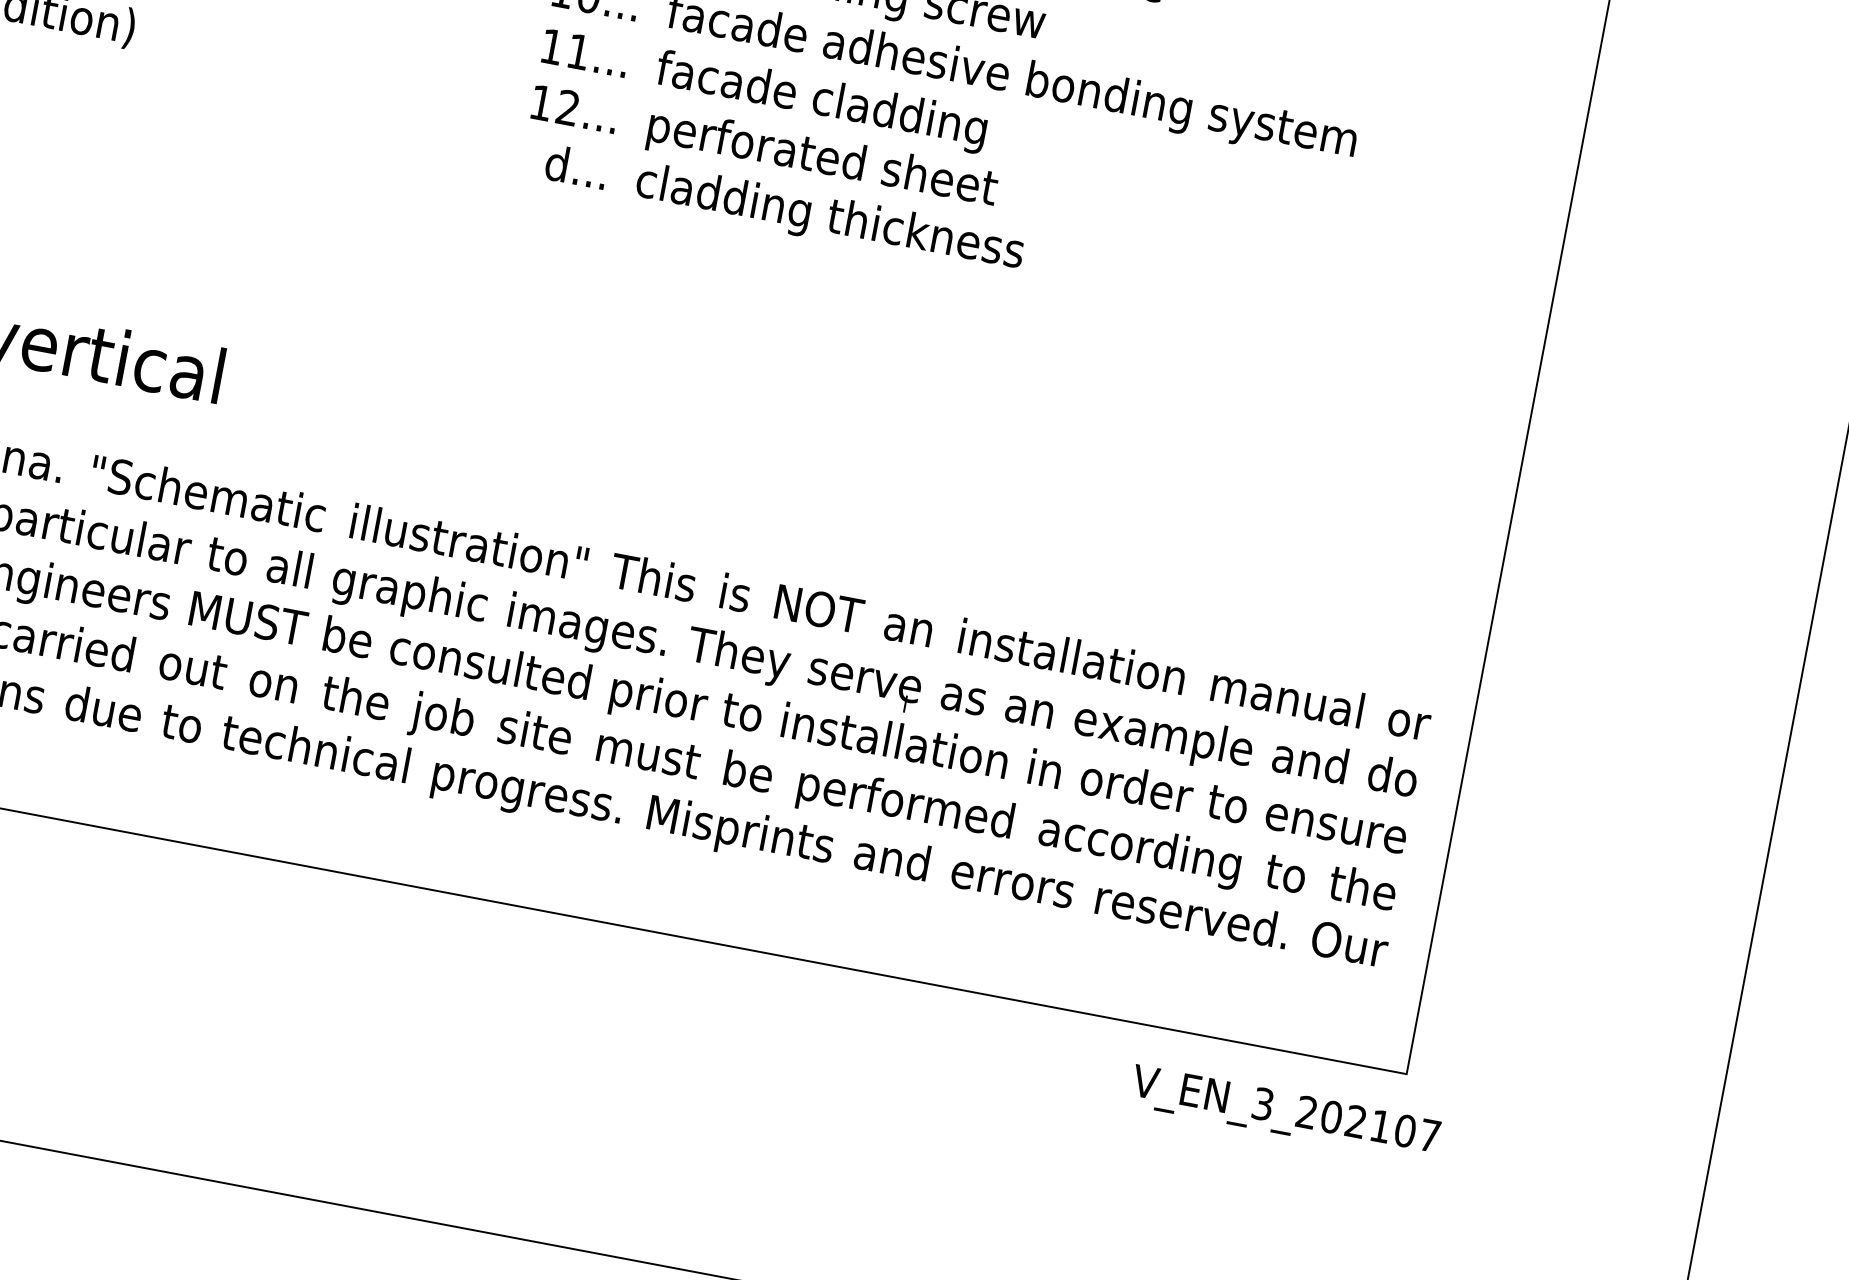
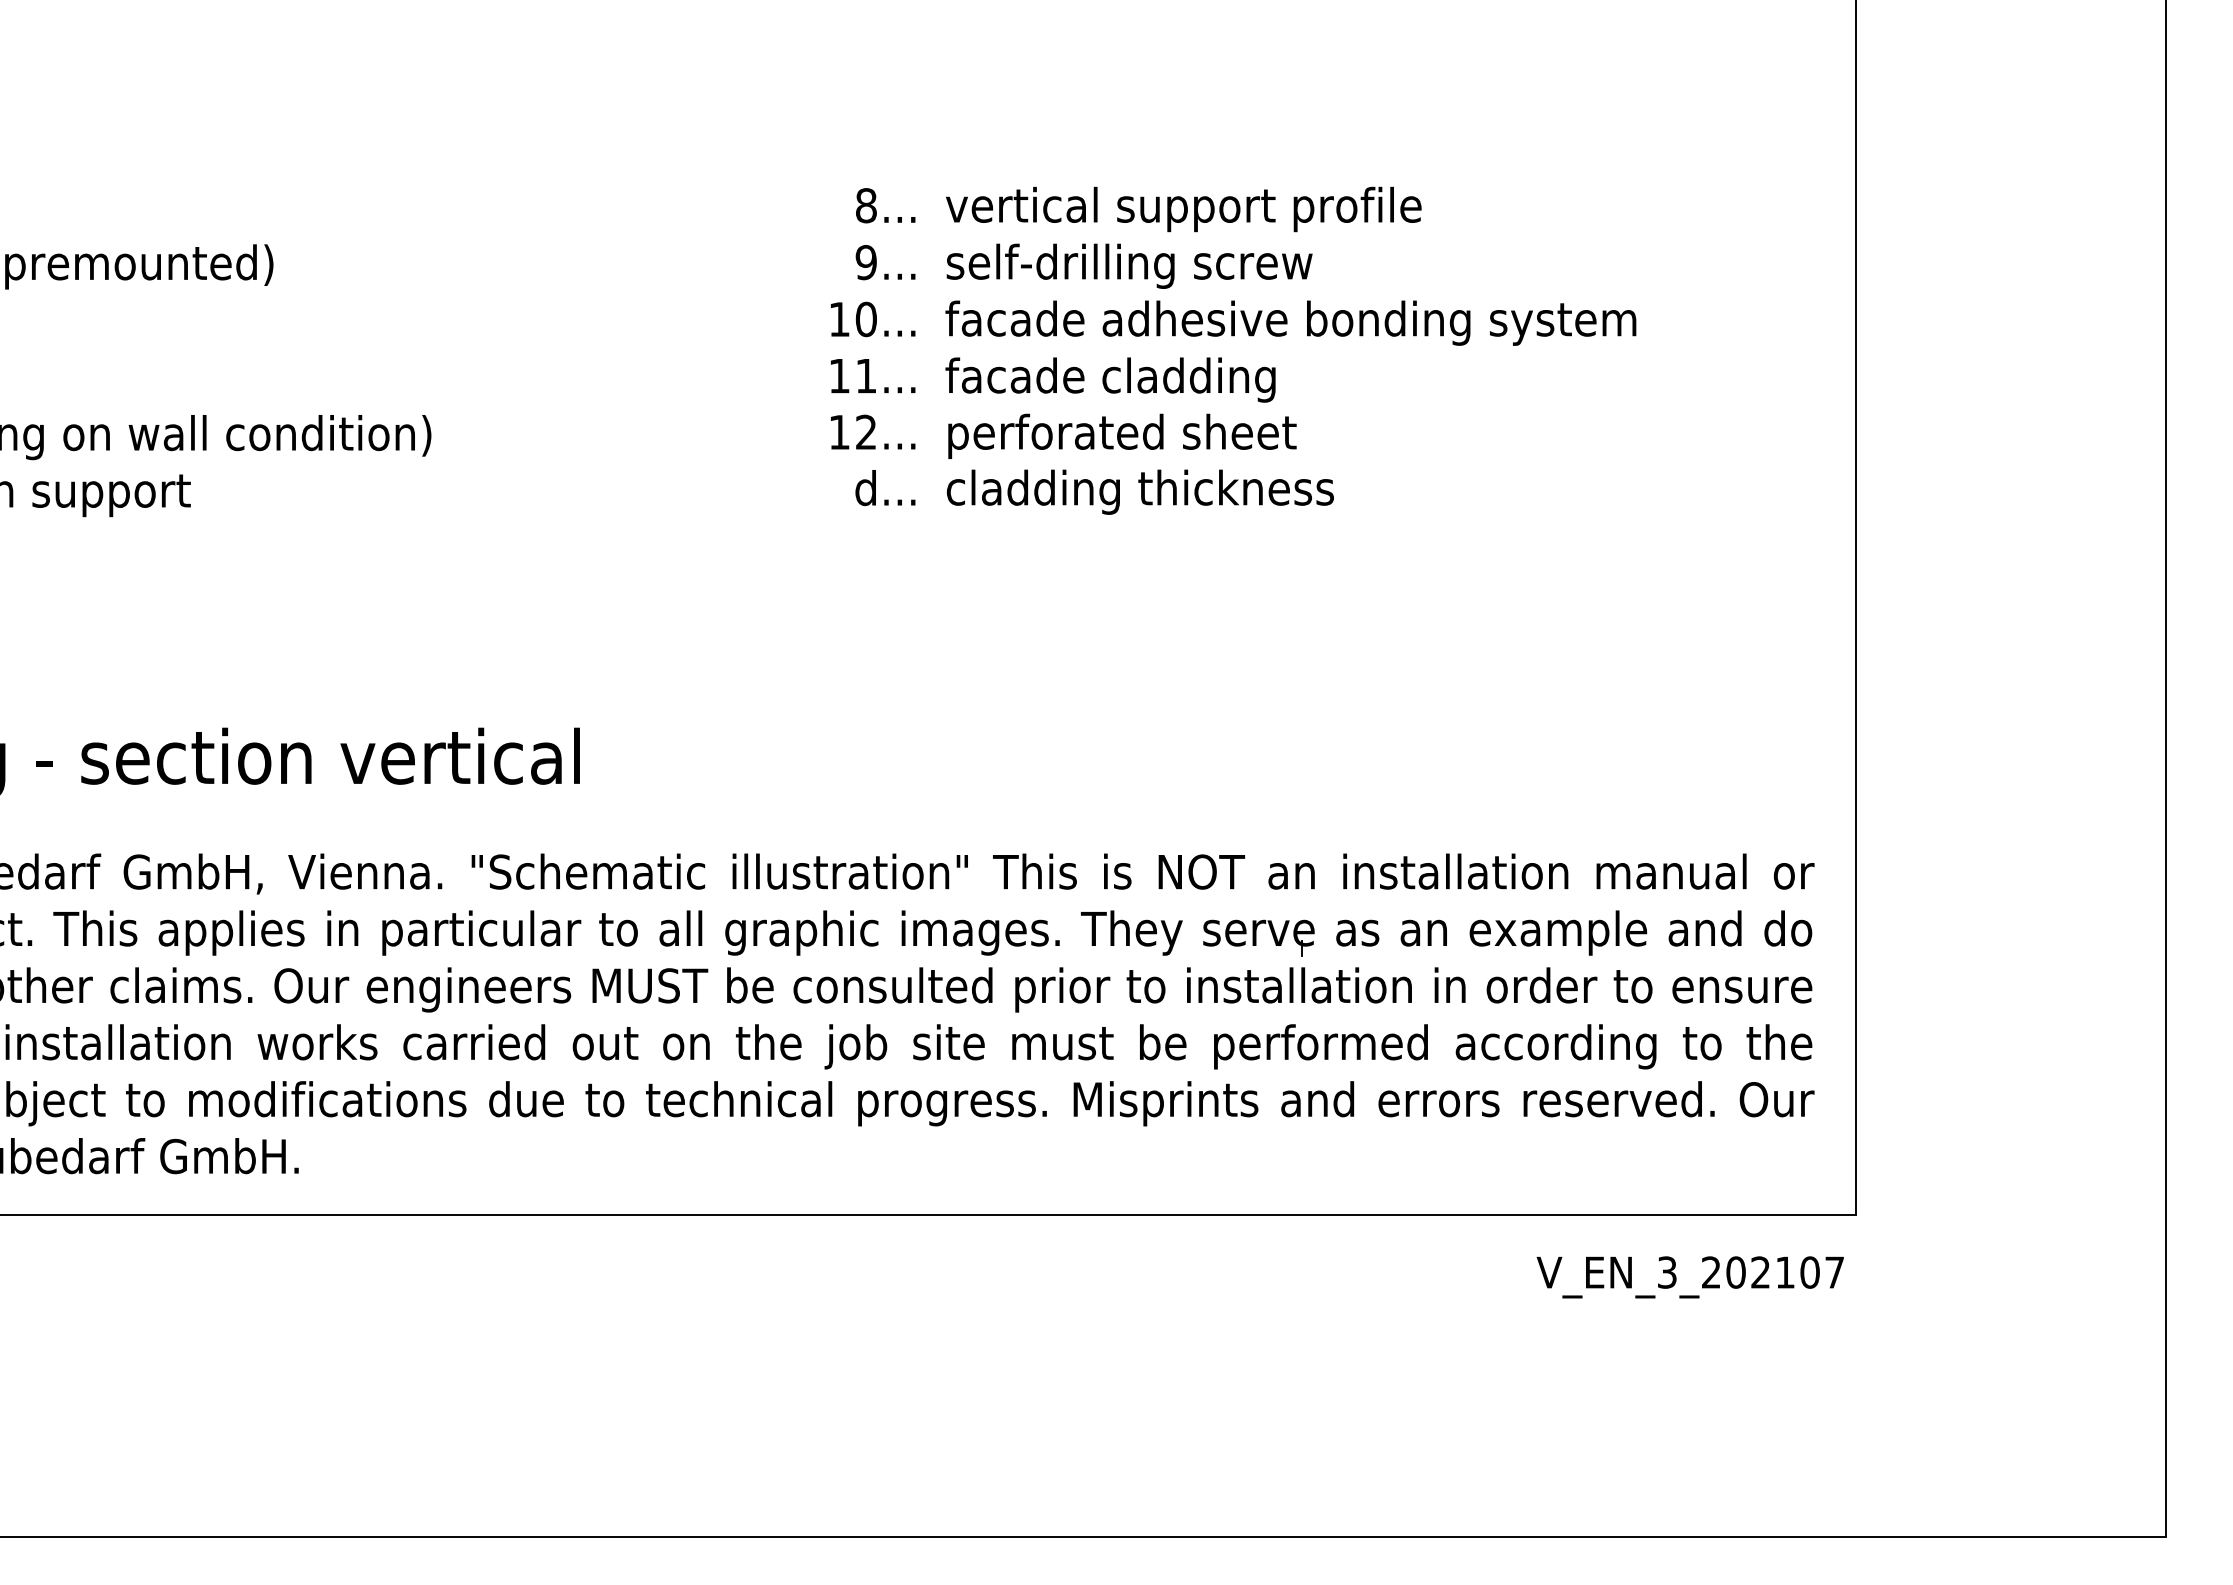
text: (1284, 1113) -> (1689, 1277), moved

